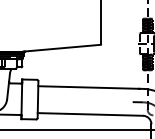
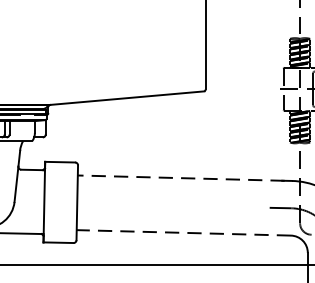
line: (89, 87) -> (181, 178), solid -> dashed
line: (90, 114) -> (183, 232), solid -> dashed

